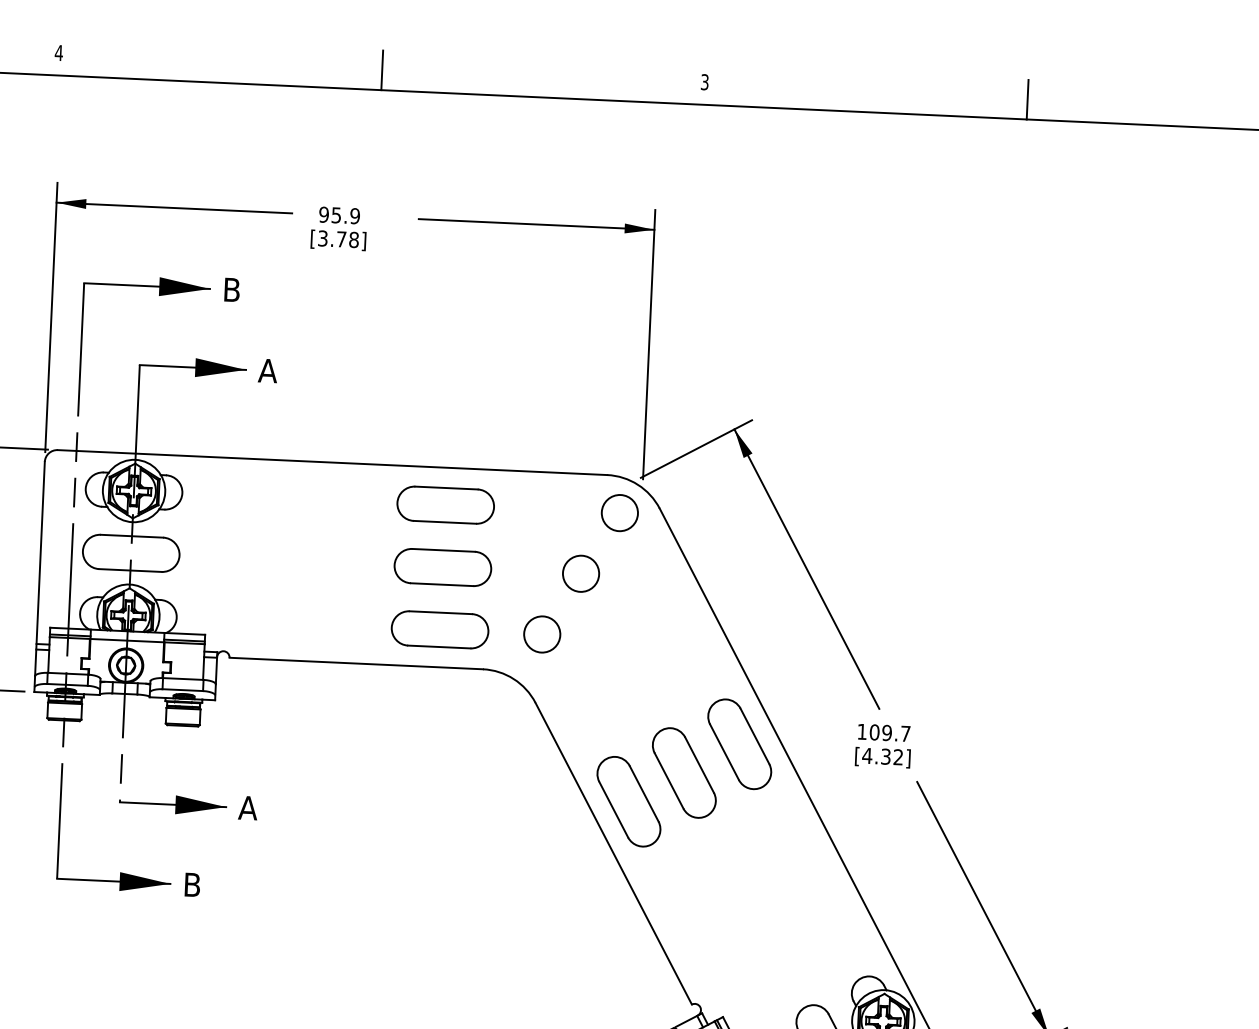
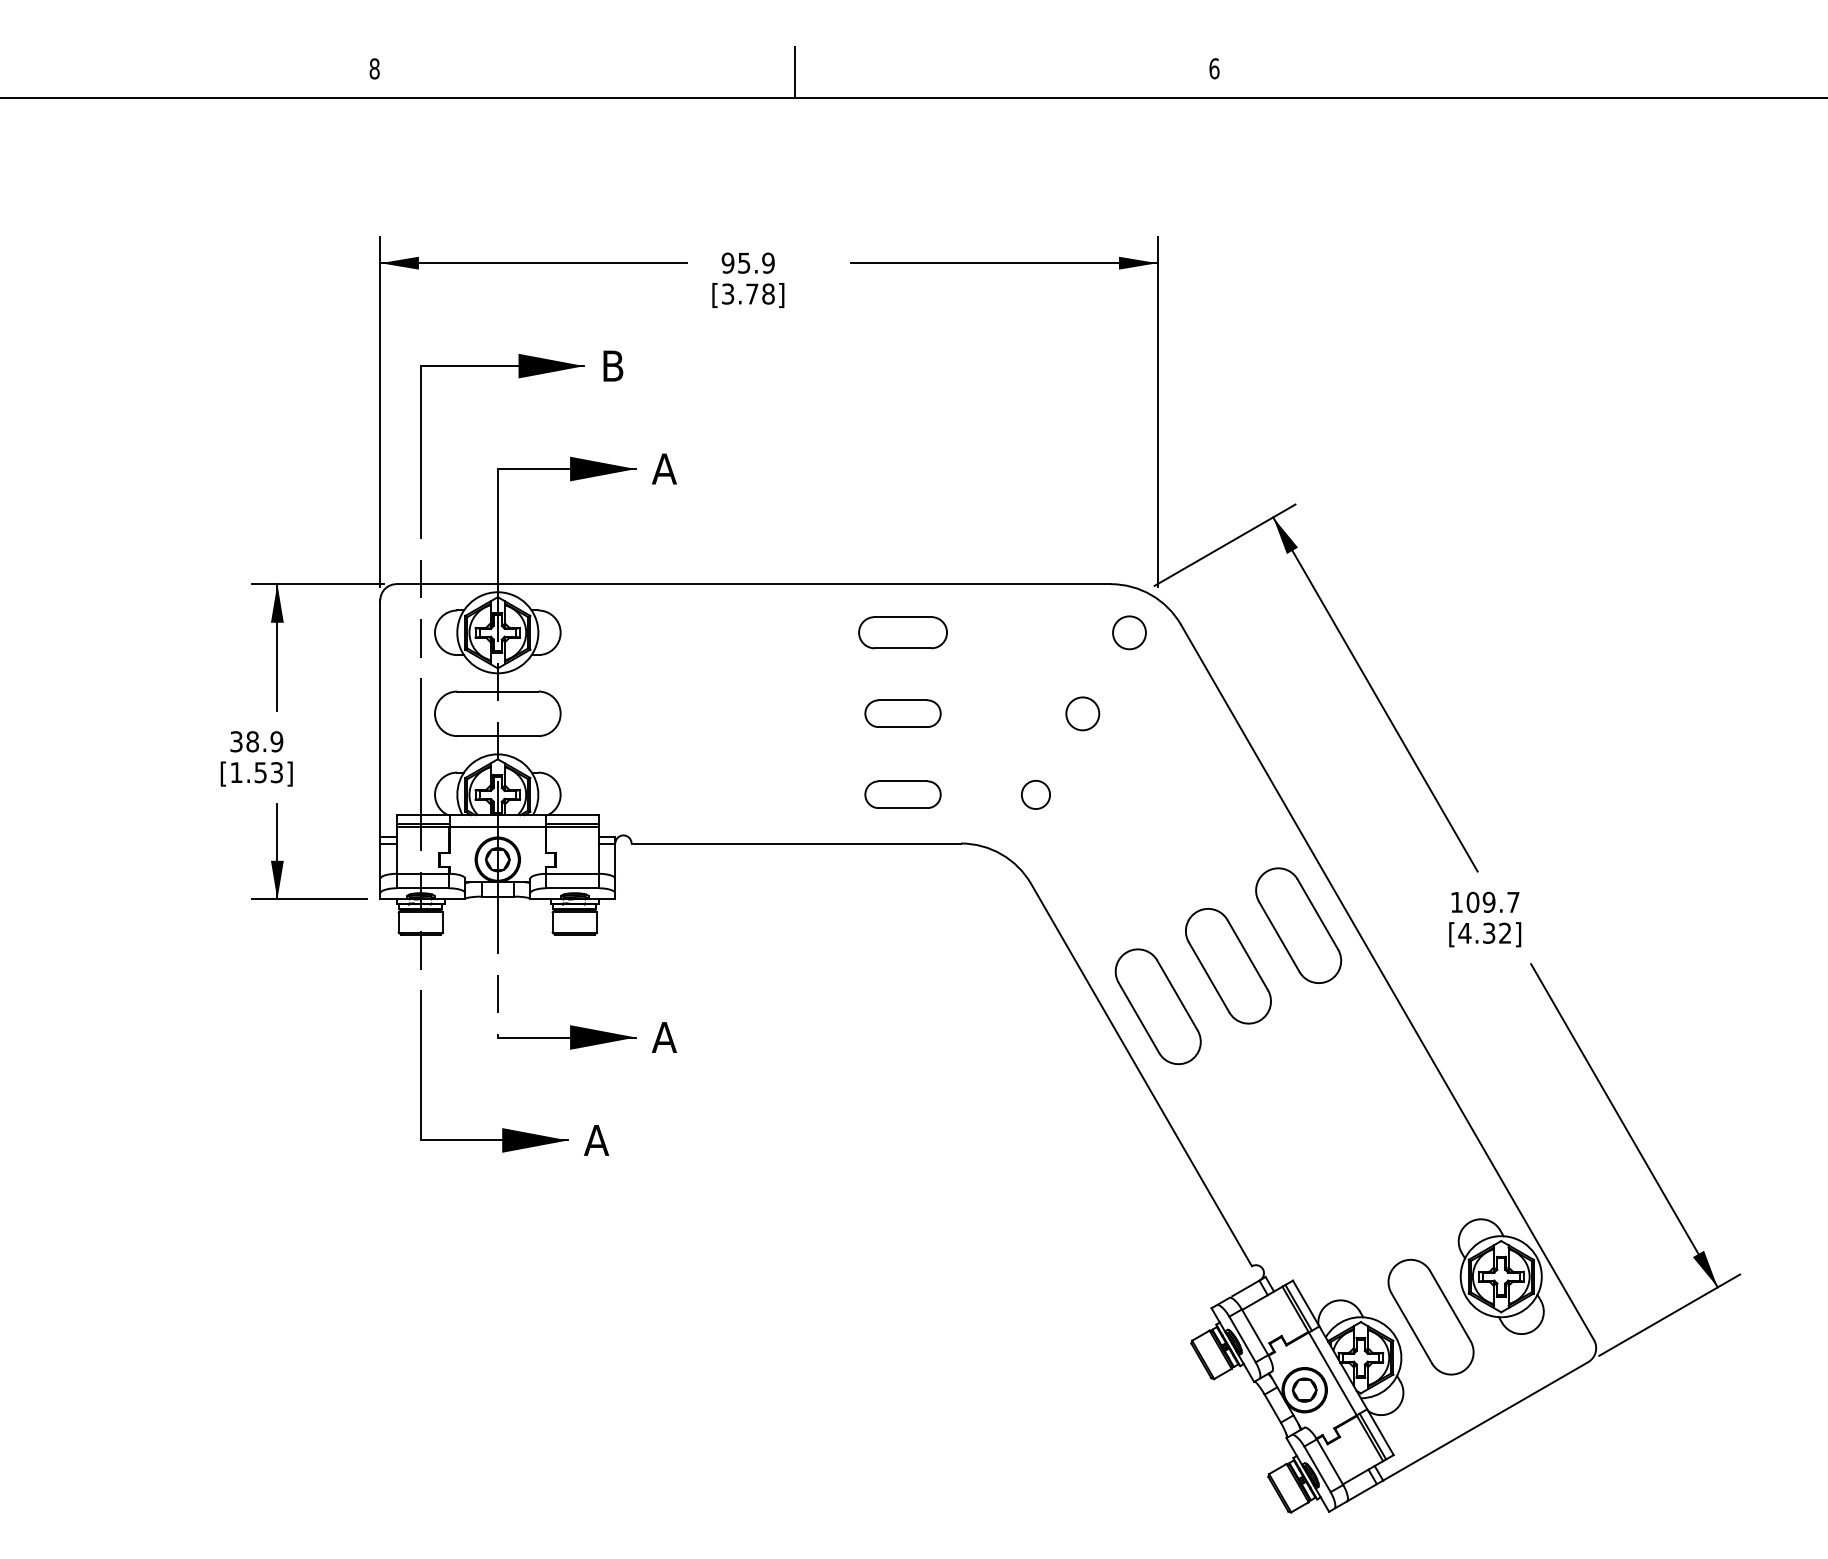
text: (58, 52) -> (374, 68), 4 -> 8
text: (704, 82) -> (1214, 68), 3 -> 6
line: (1027, 99) -> (1634, 72), removed
part: (445, 504) -> (902, 632), size x0.7
circle: (619, 512) -> (1129, 632), size x0.7
part: (442, 567) -> (902, 713), size x0.6
circle: (580, 573) -> (1082, 713), size x0.7
part: (439, 629) -> (902, 794), size x0.6
circle: (541, 634) -> (1035, 794), size x0.6
text: (192, 884) -> (596, 1140), B -> A

